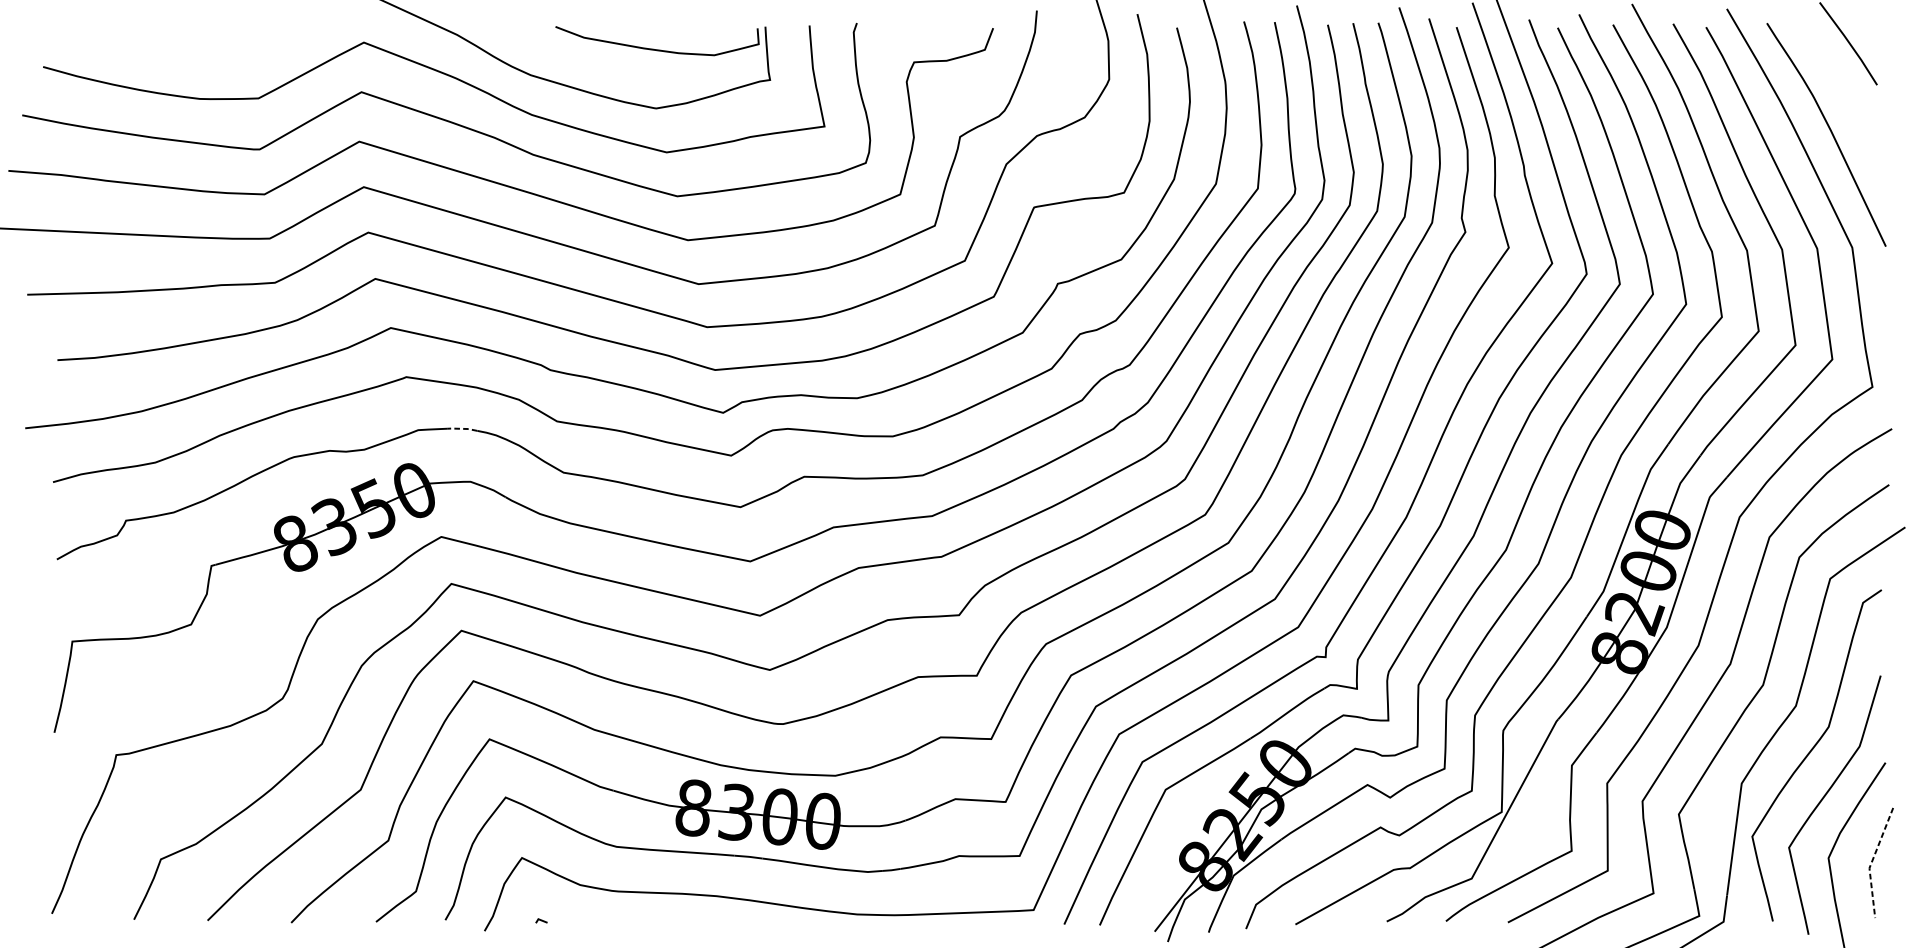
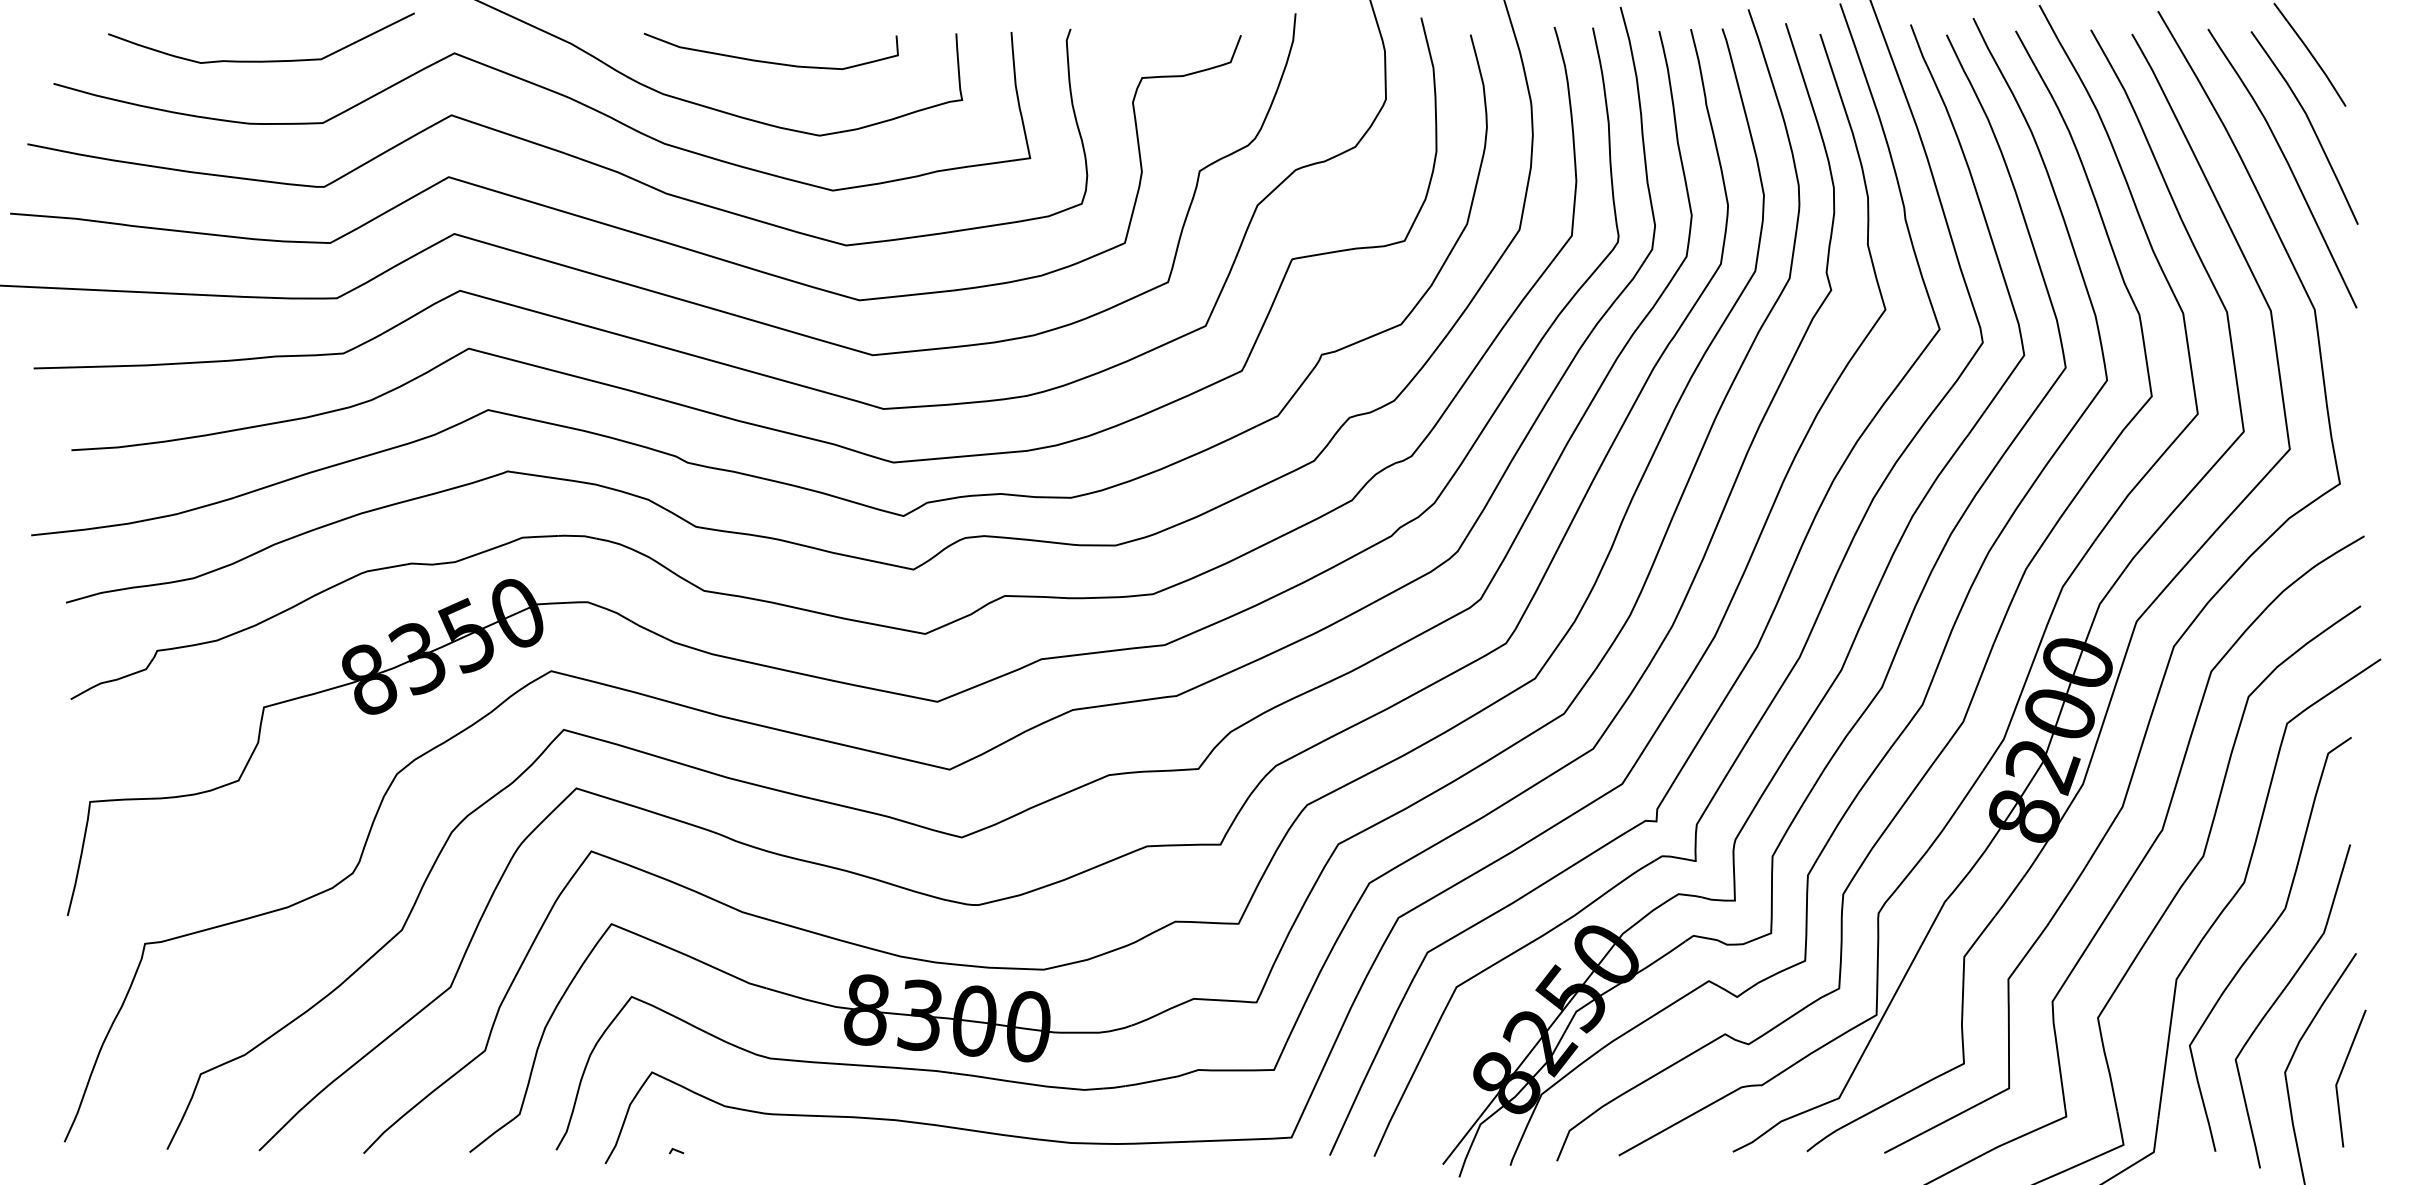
curve: (209, 48) -> (261, 60), added
curve: (656, 49) -> (770, 61), moved
curve: (1848, 100) -> (2310, 125), added
line: (461, 429) -> (576, 536), dashed -> solid
line: (1872, 862) -> (2339, 1077), dashed -> solid

